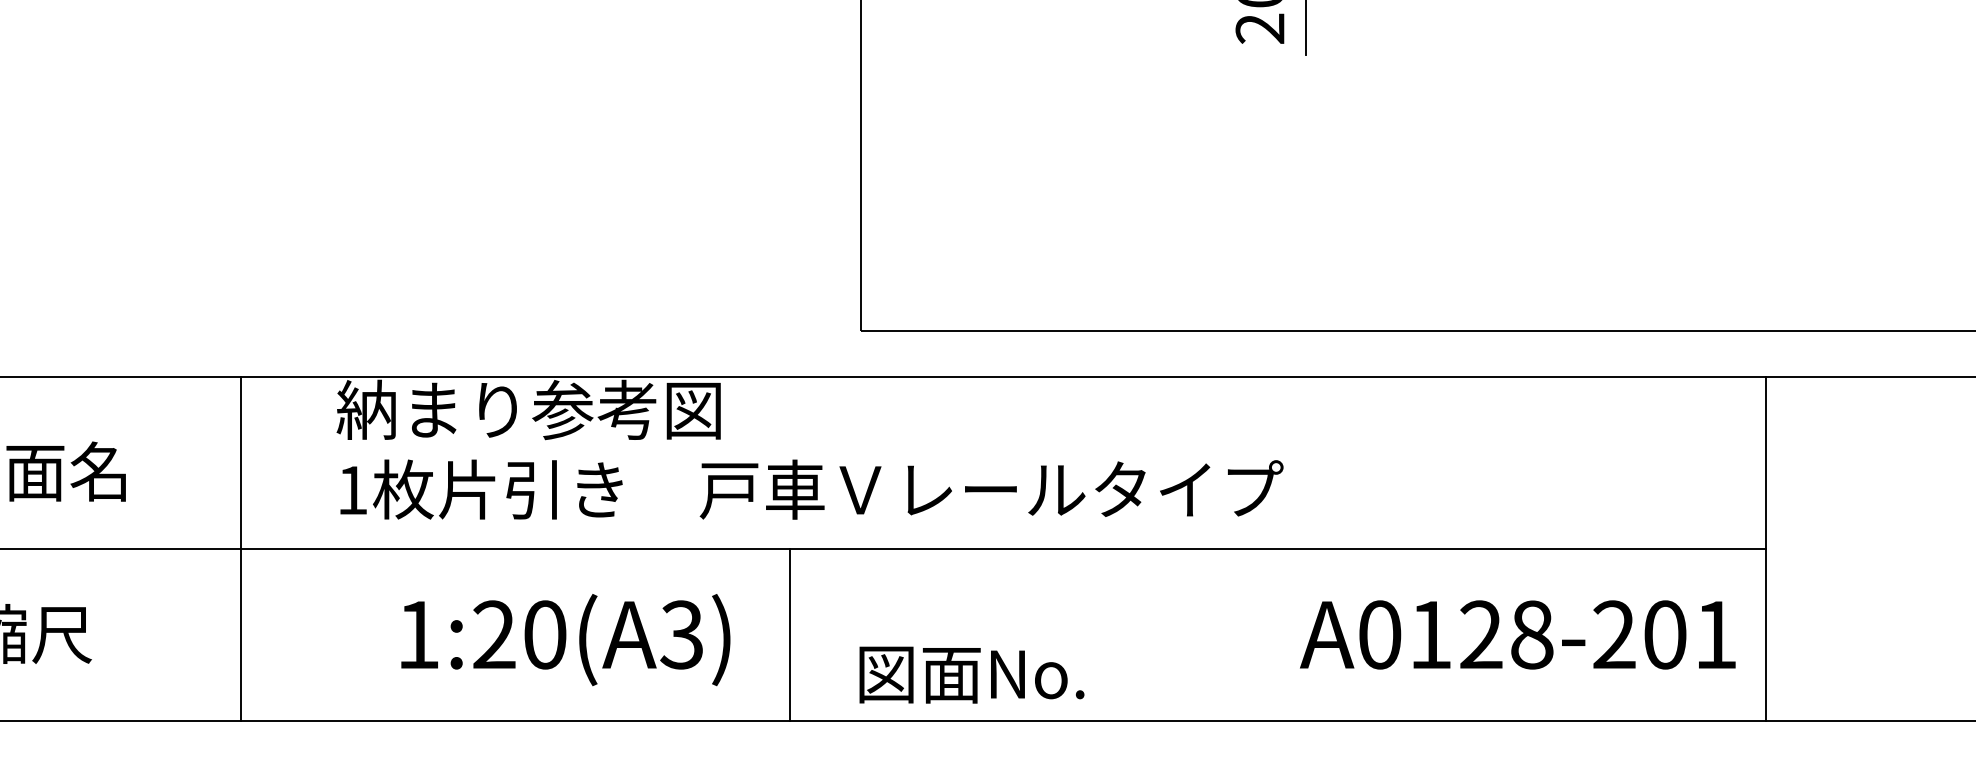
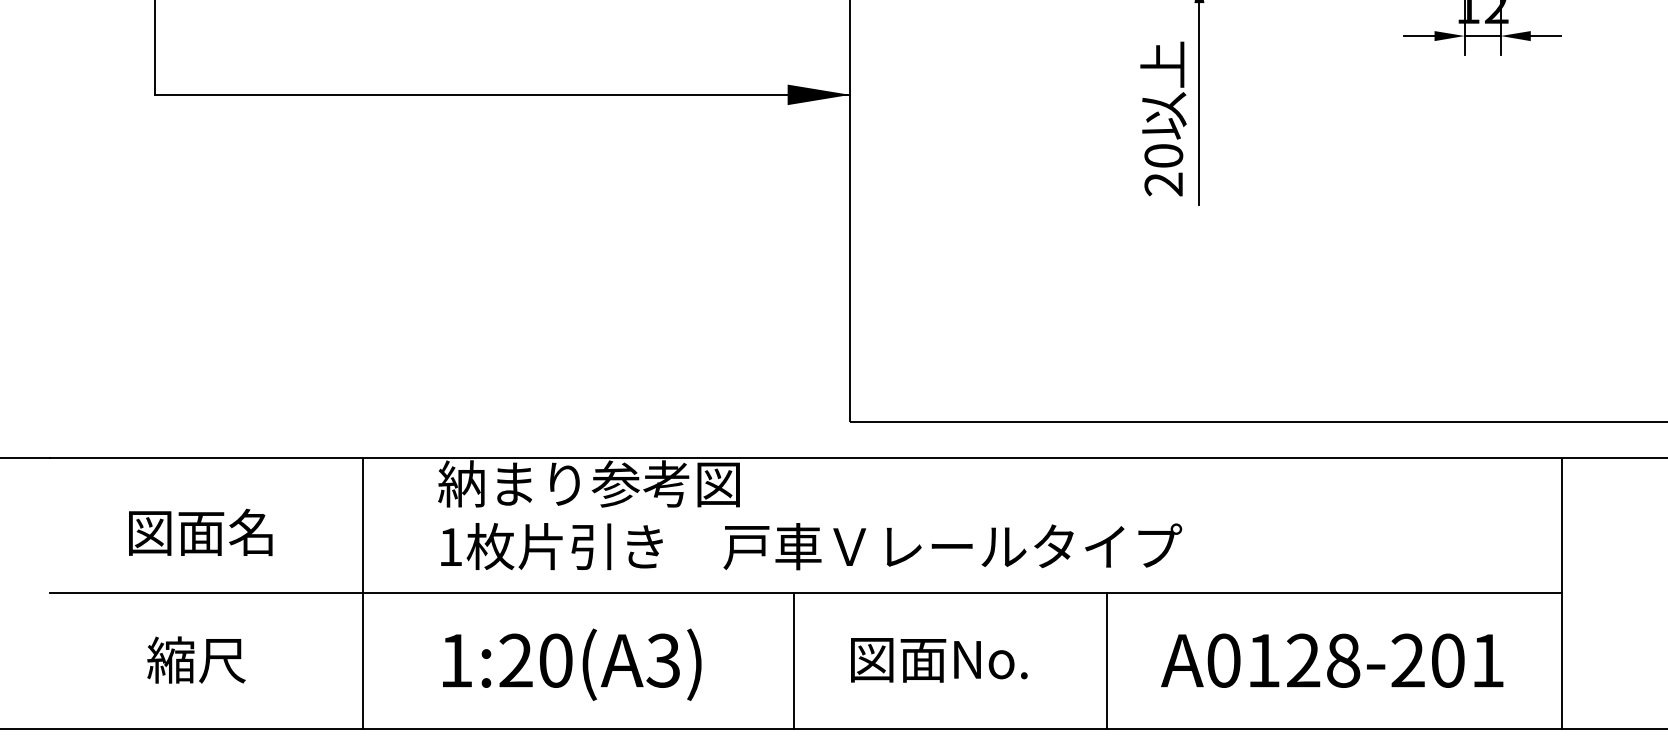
line: (1188, 634) -> (1107, 660), added
text: (1518, 634) -> (1332, 660), moved
text: (566, 639) -> (572, 664), moved
text: (972, 675) -> (939, 660), moved

